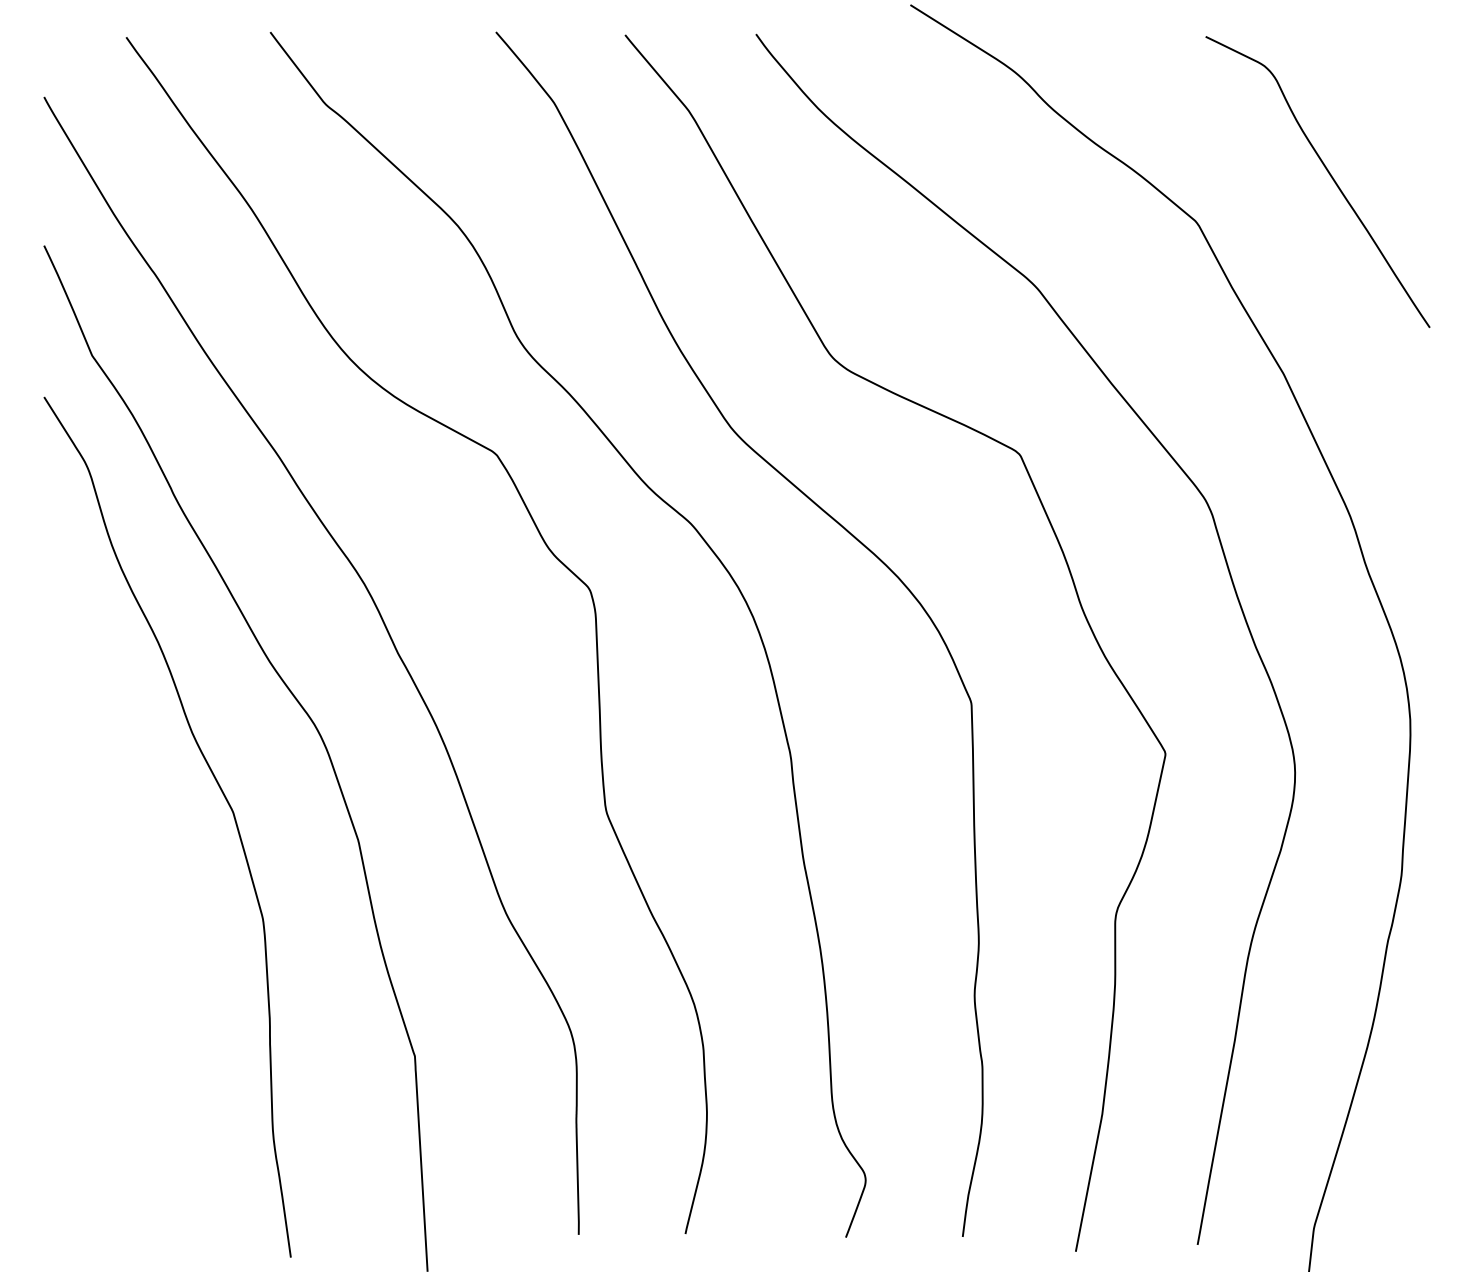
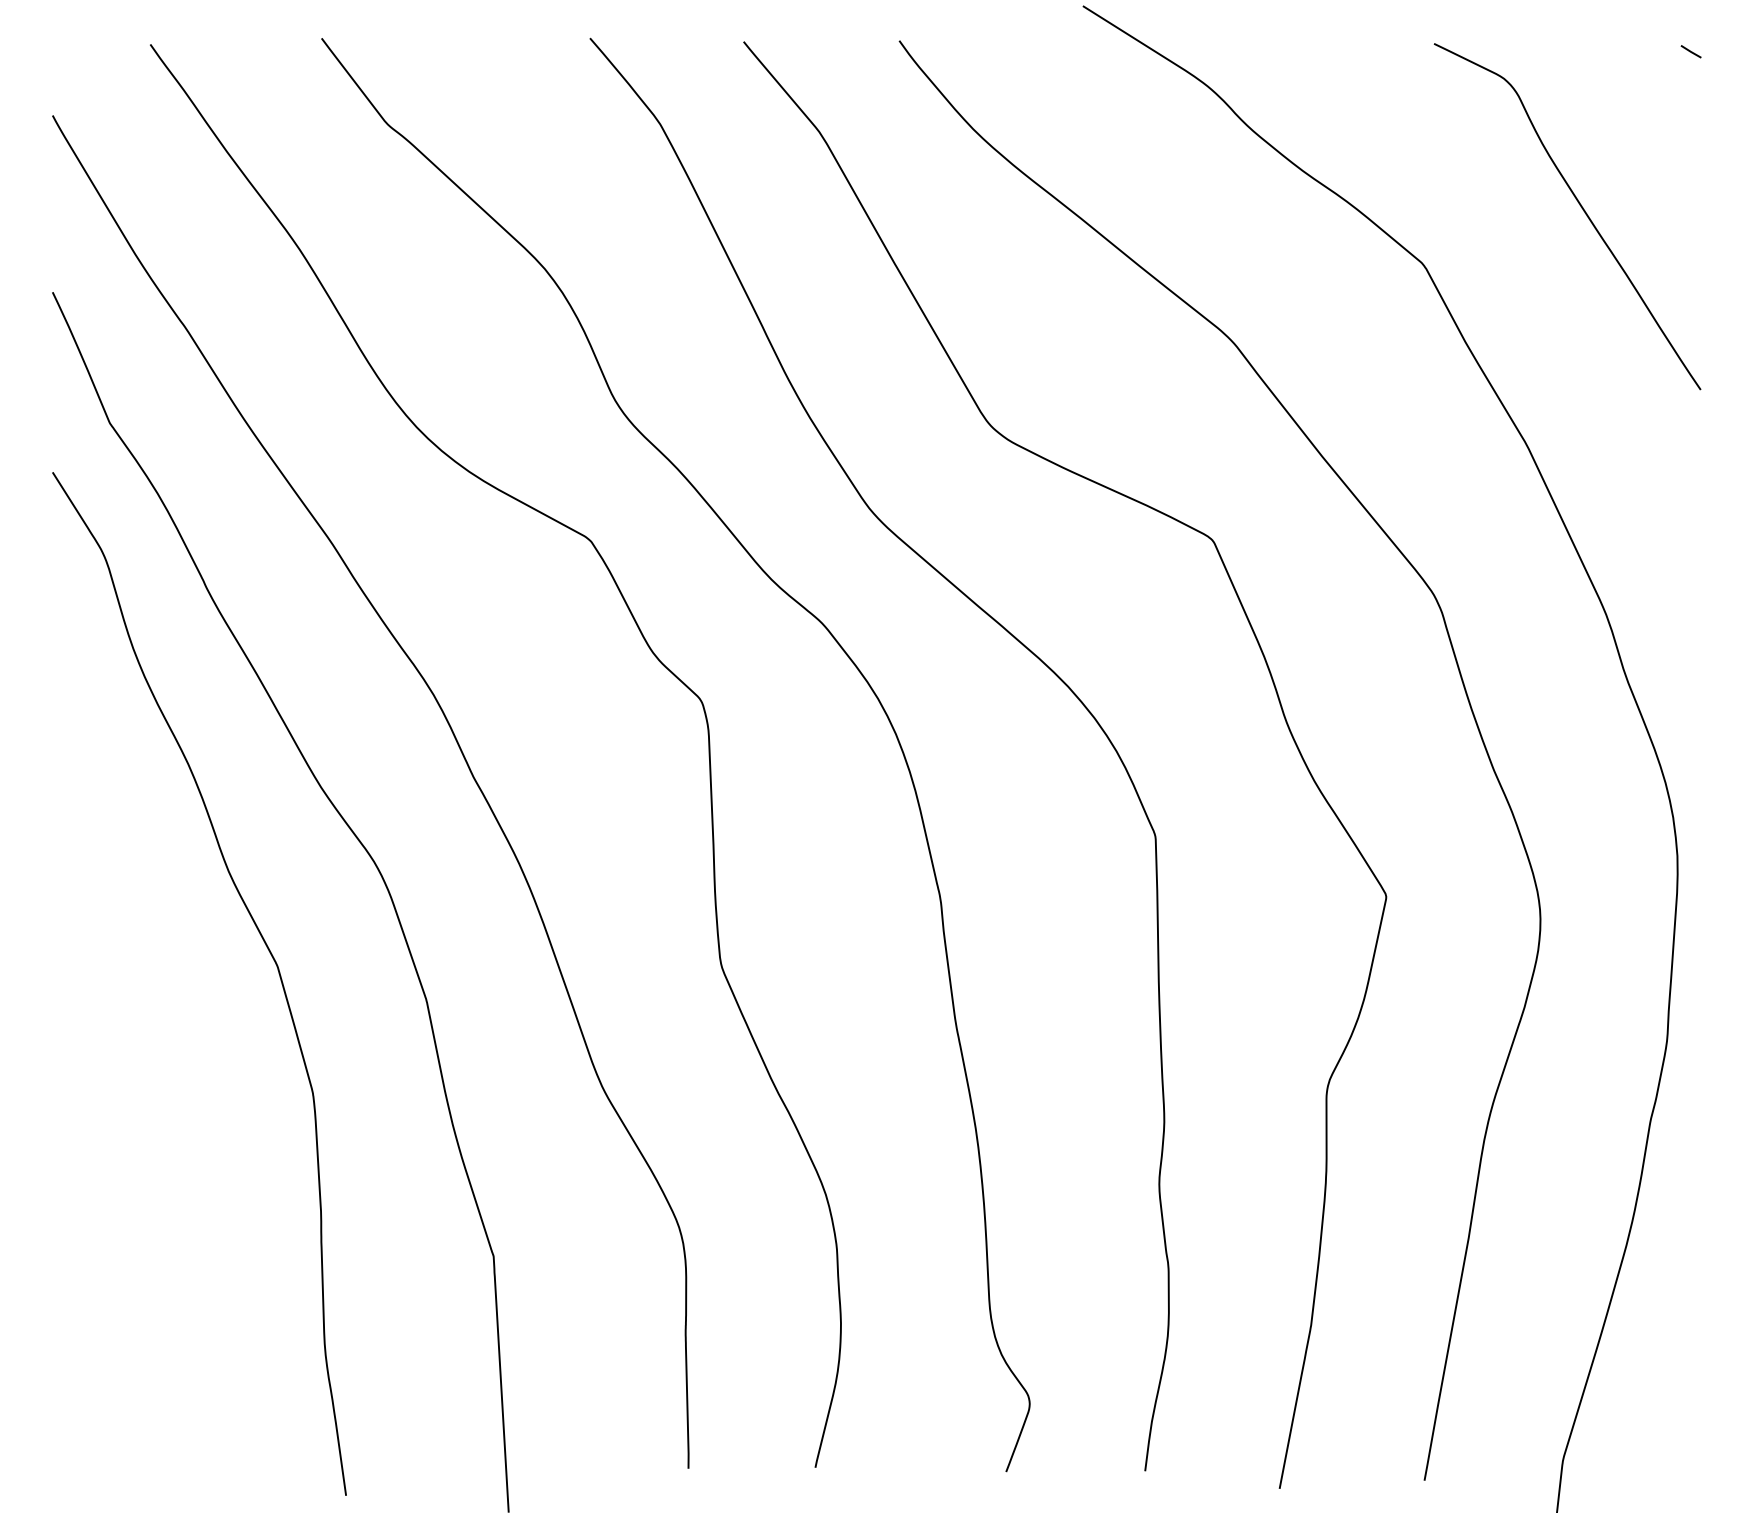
line: (1421, 43) -> (1690, 51), added

